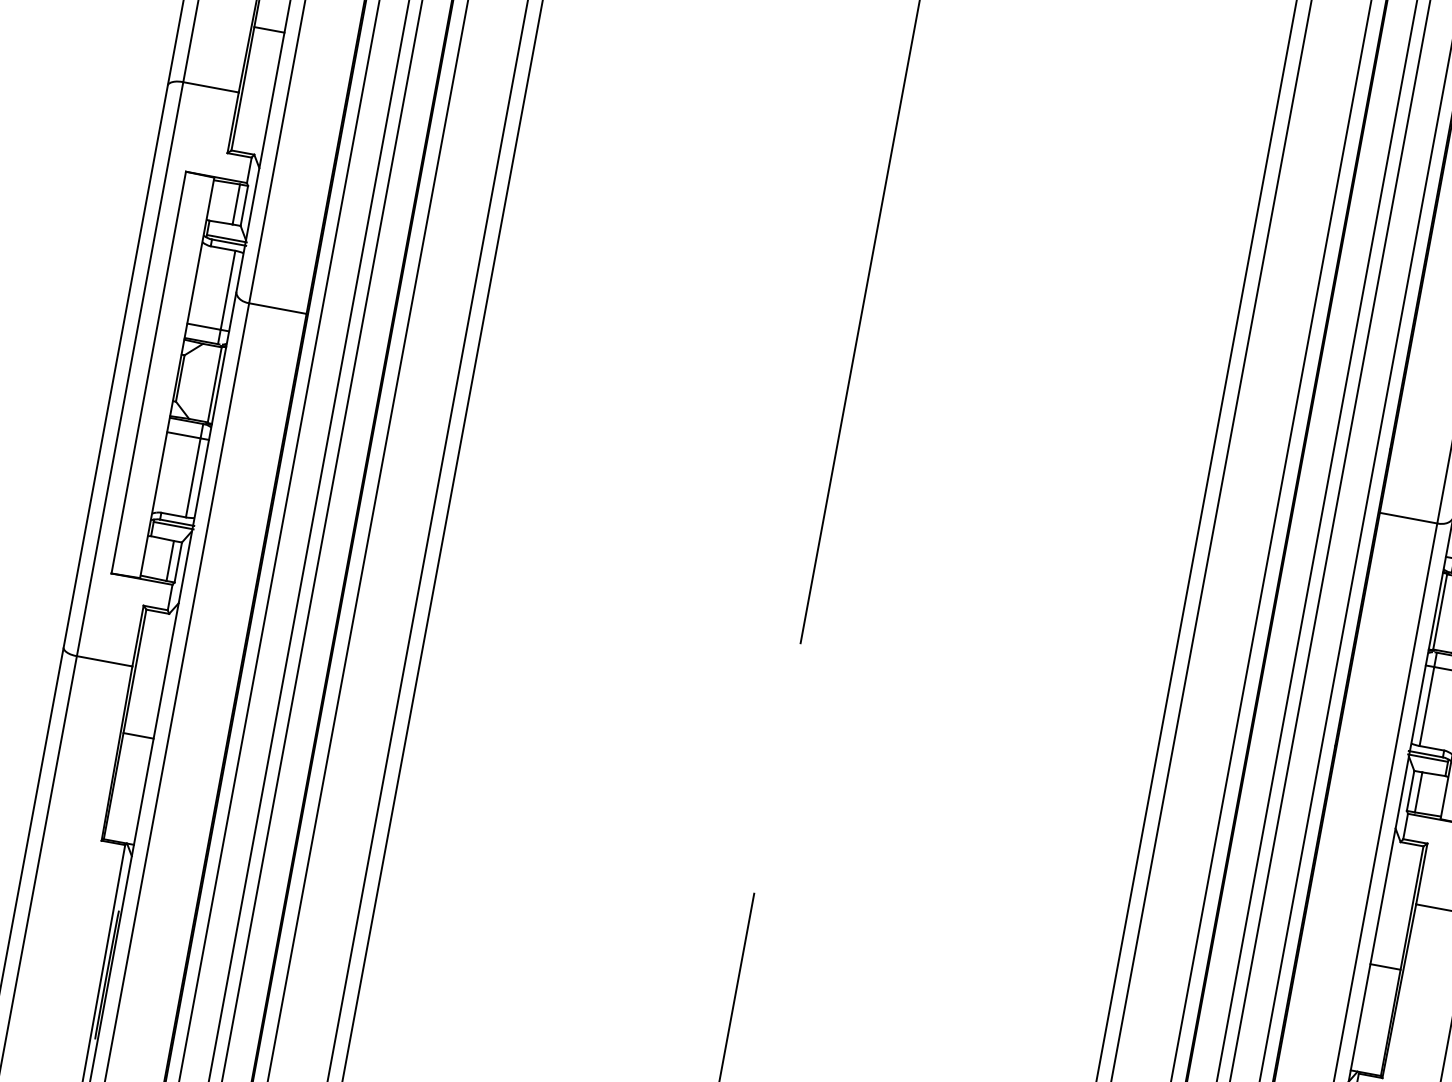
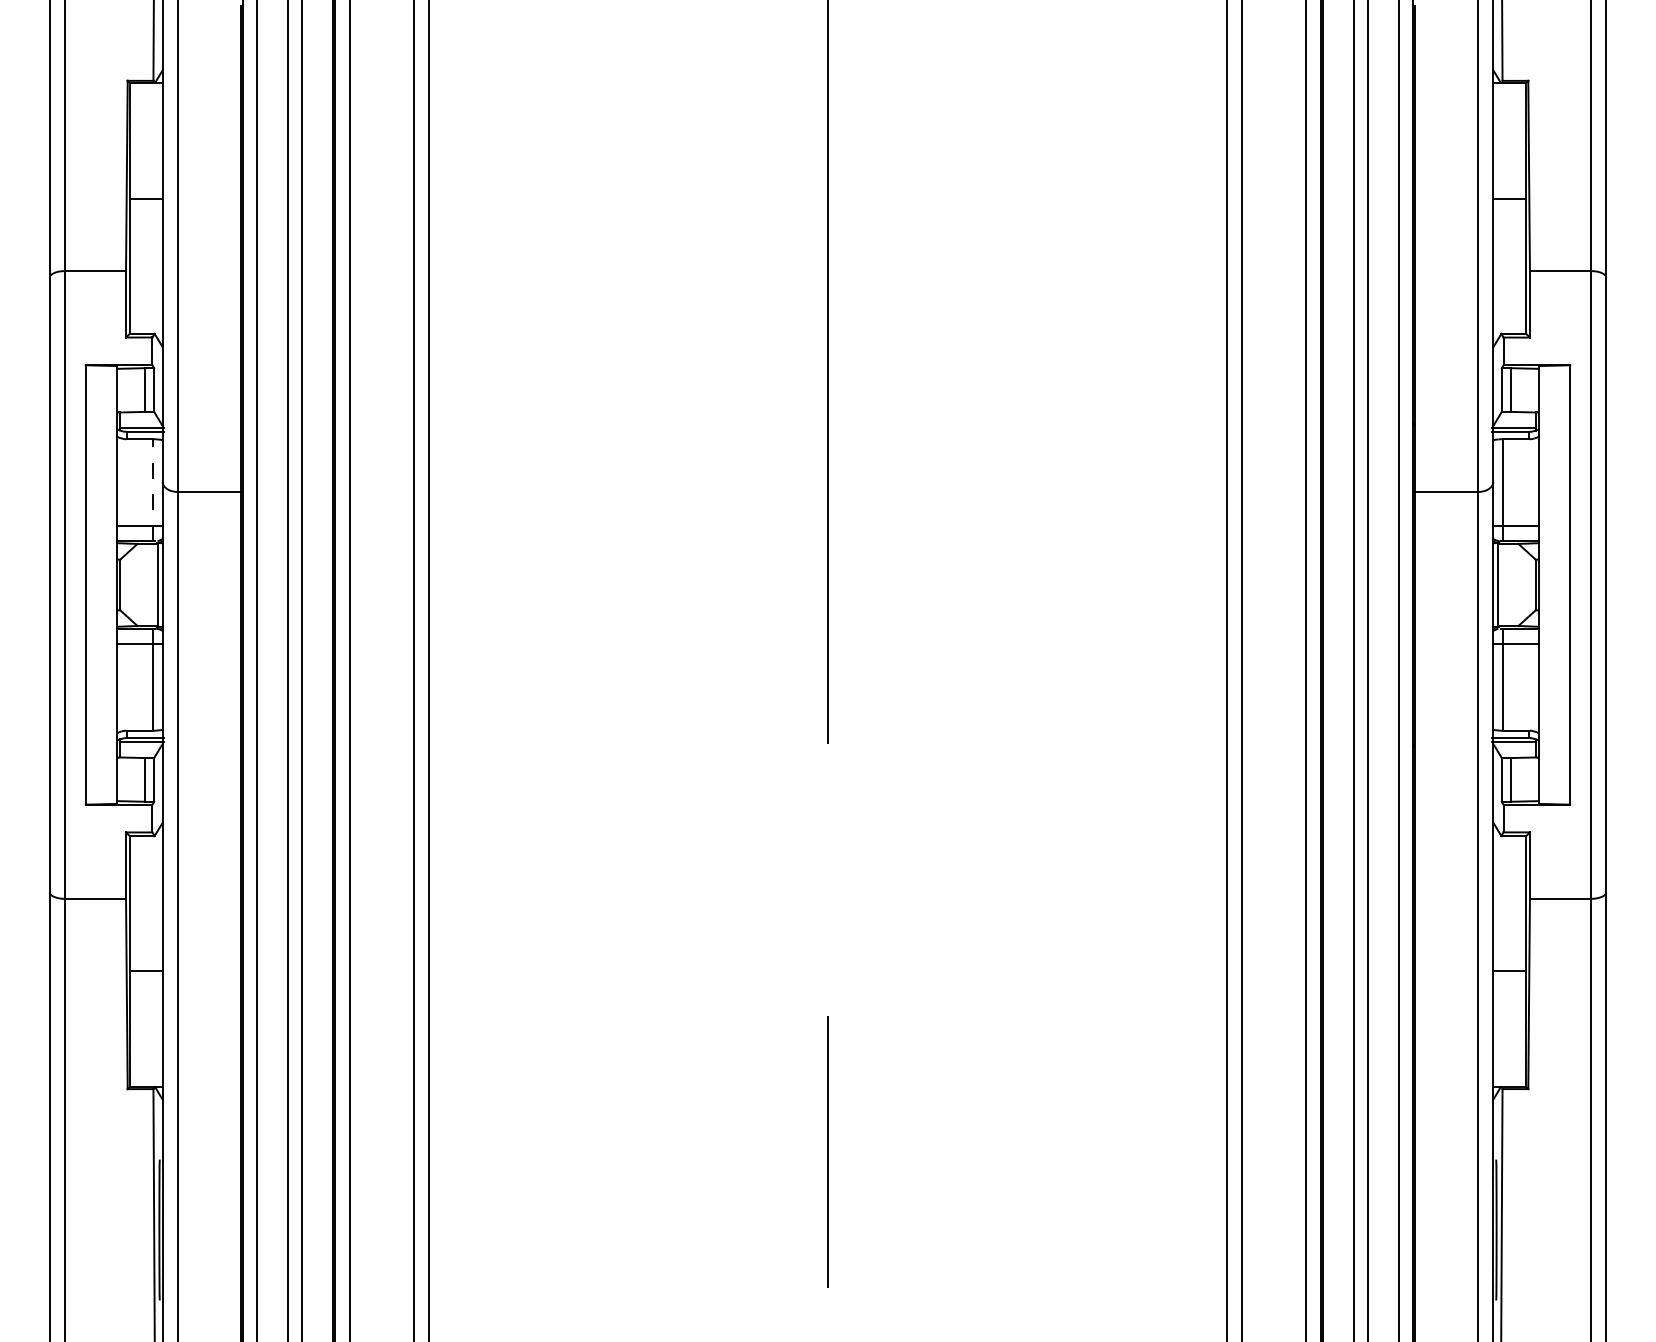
line: (226, 296) -> (153, 489), solid -> dashed

